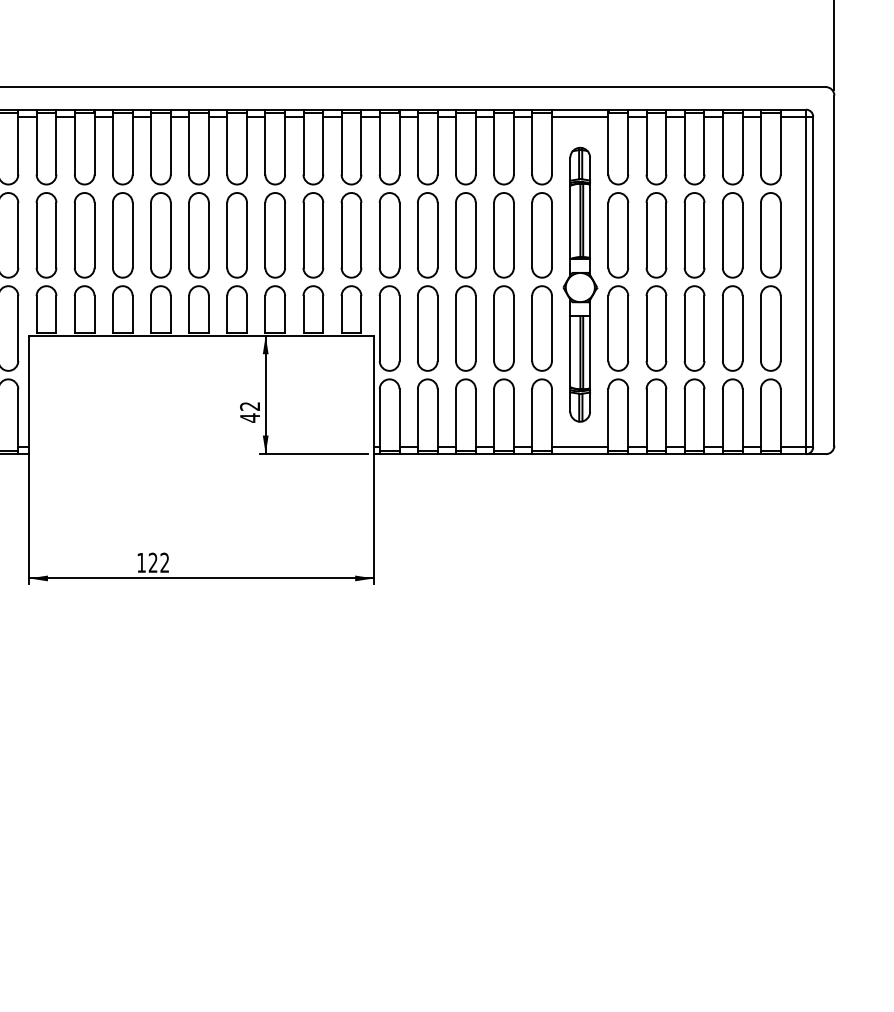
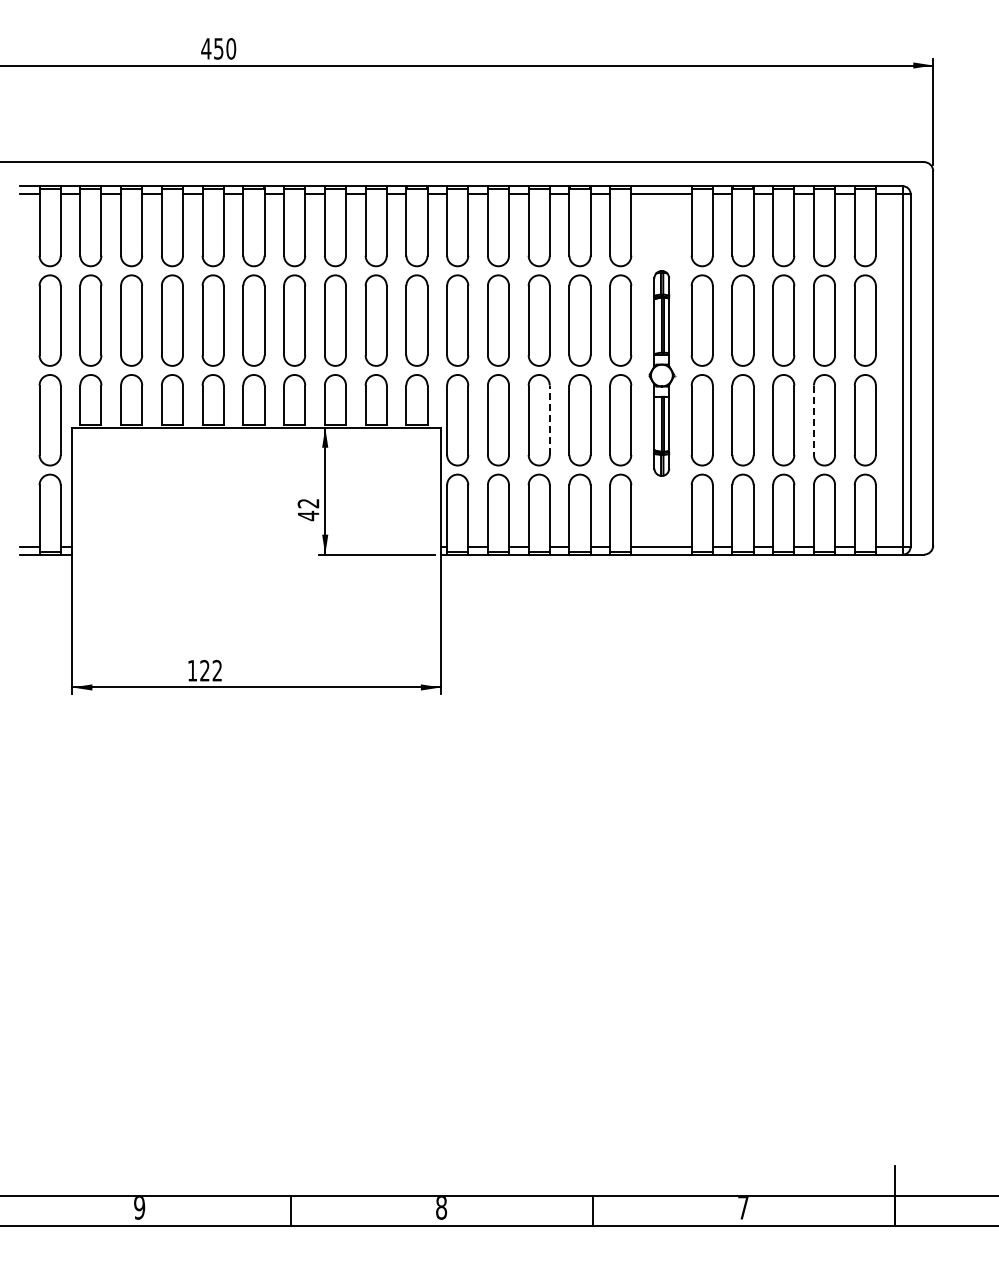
part: (581, 284) -> (662, 373), size x0.7
line: (475, 328) -> (549, 420), solid -> dashed
line: (722, 328) -> (813, 420), solid -> dashed

